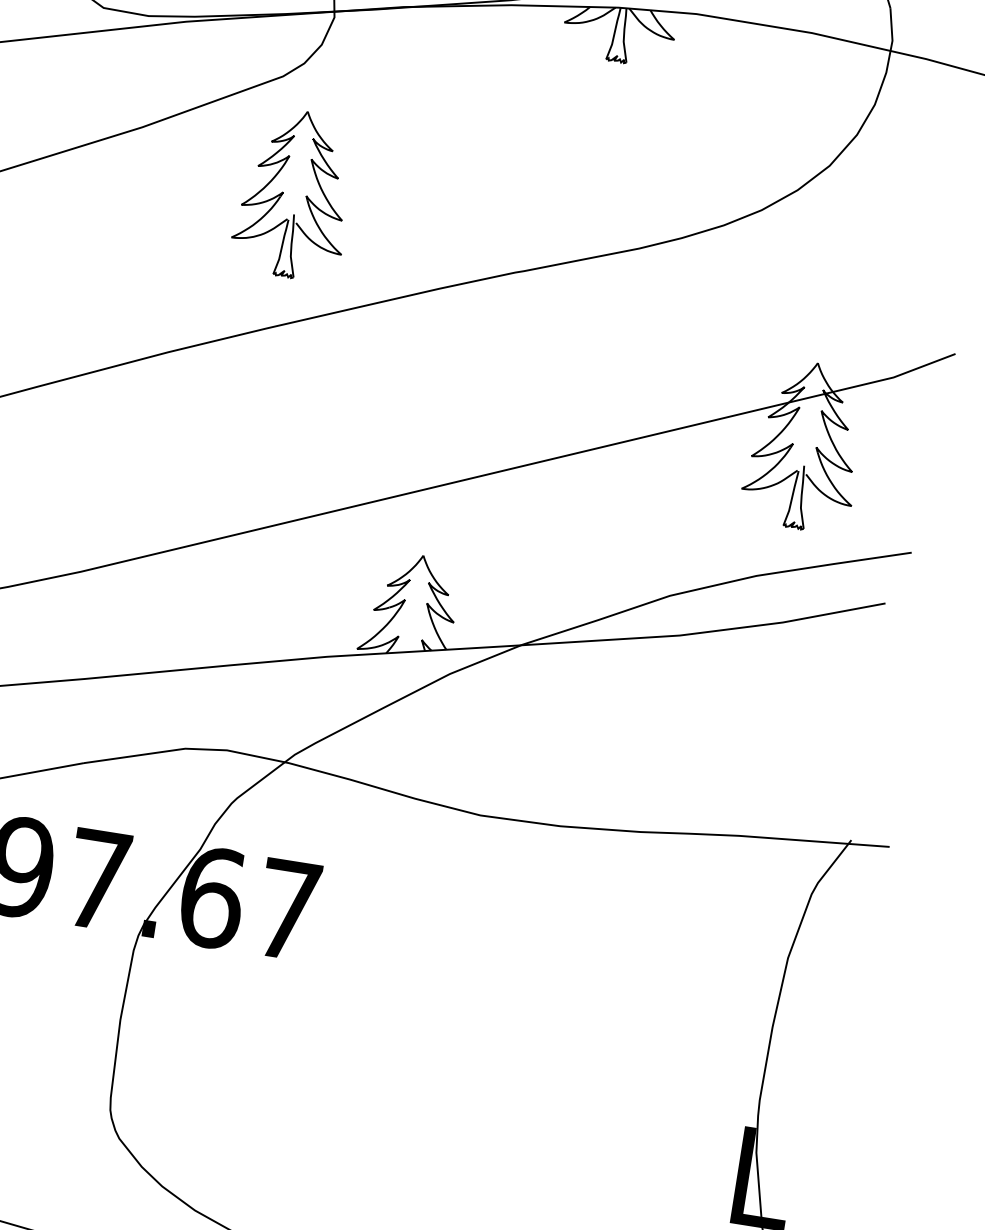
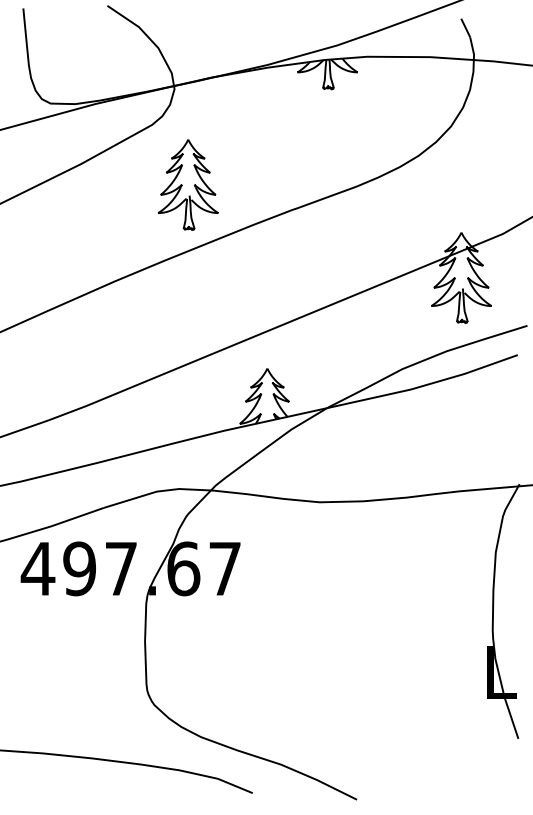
part: (293, 193) -> (187, 184), moved

